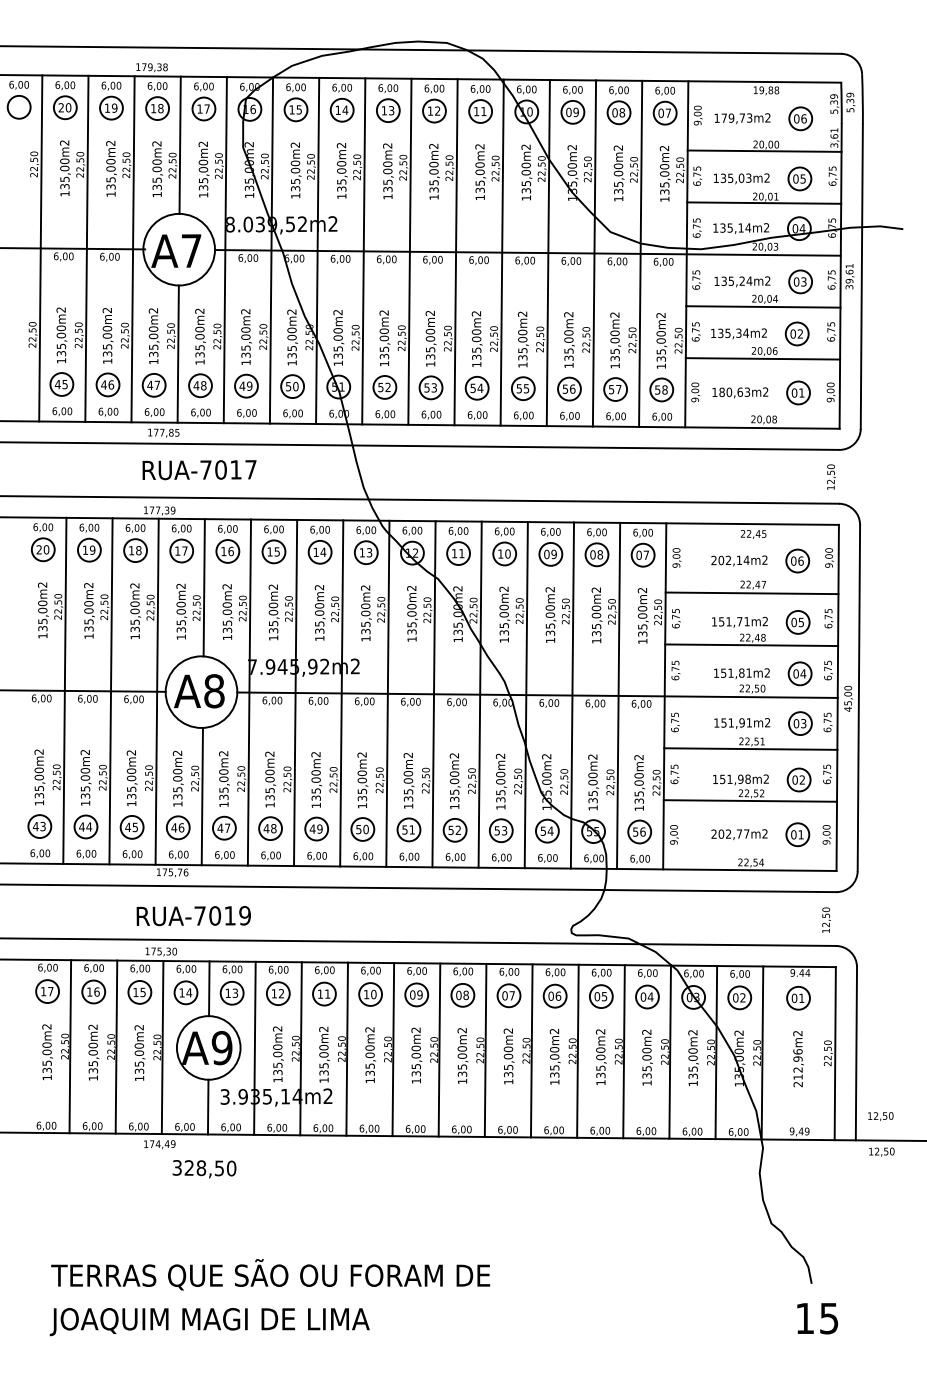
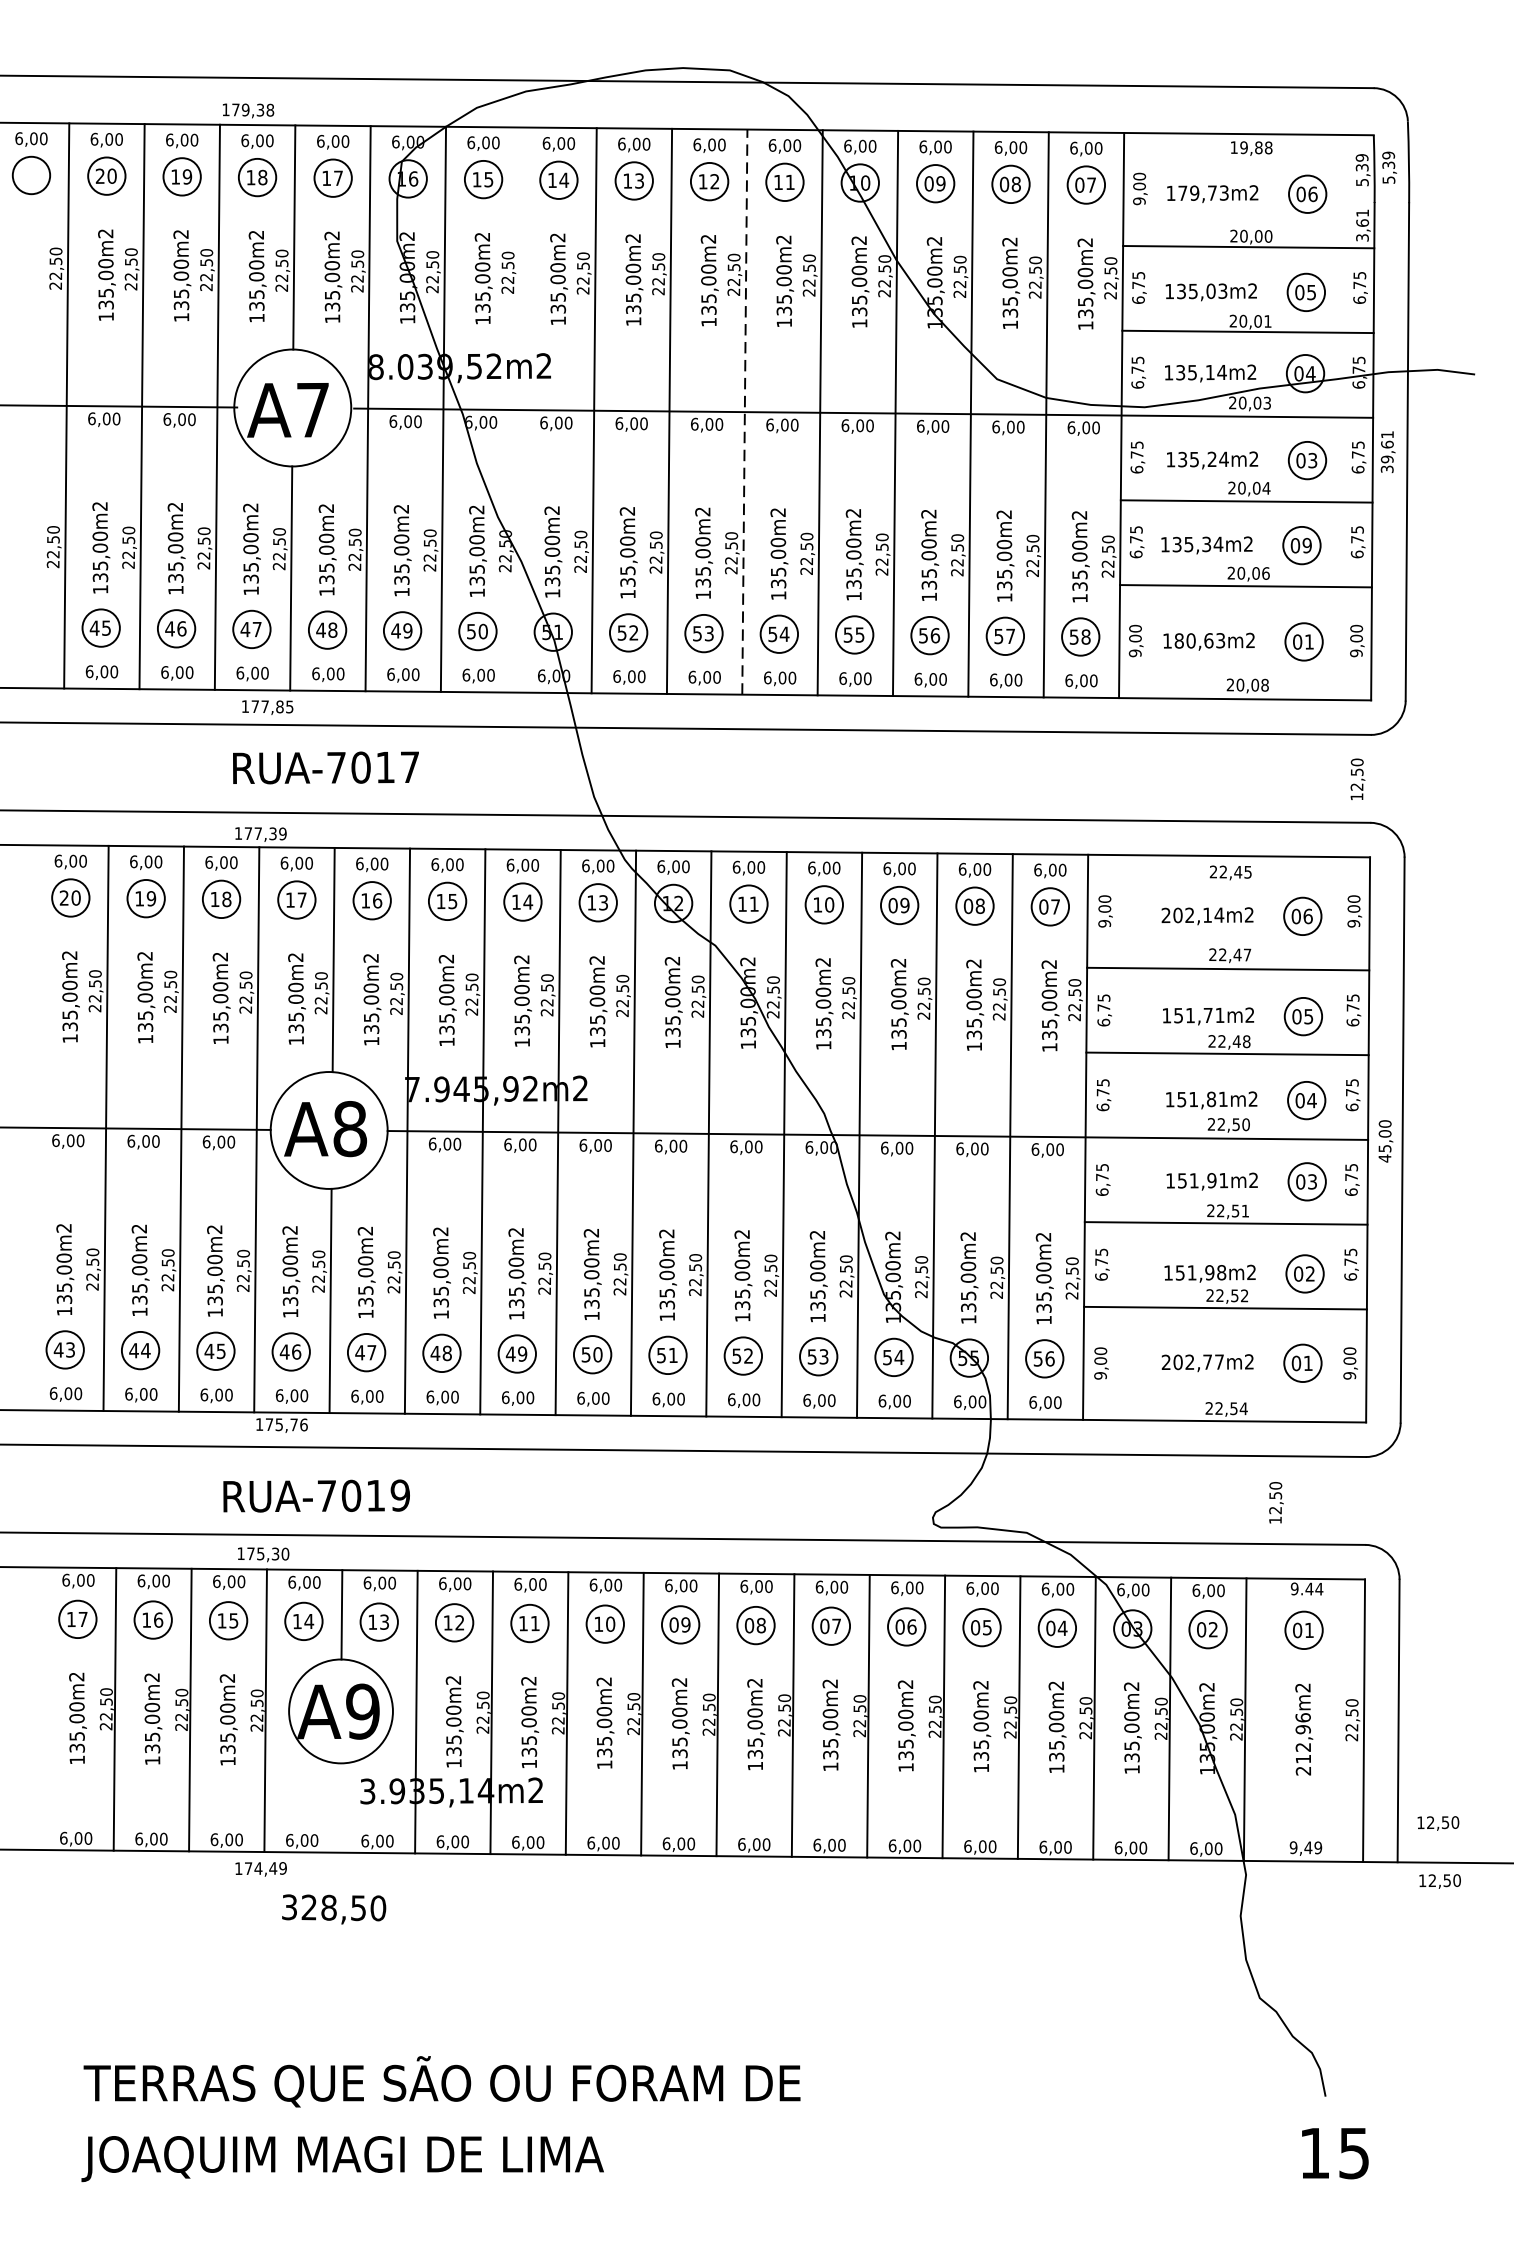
line: (317, 250) -> (518, 409), removed
line: (456, 251) -> (745, 410), solid -> dashed
text: (800, 333) -> (1307, 544), 02 -> 09
text: (826, 919) -> (1276, 1501), moved
line: (207, 1106) -> (338, 1807), removed

